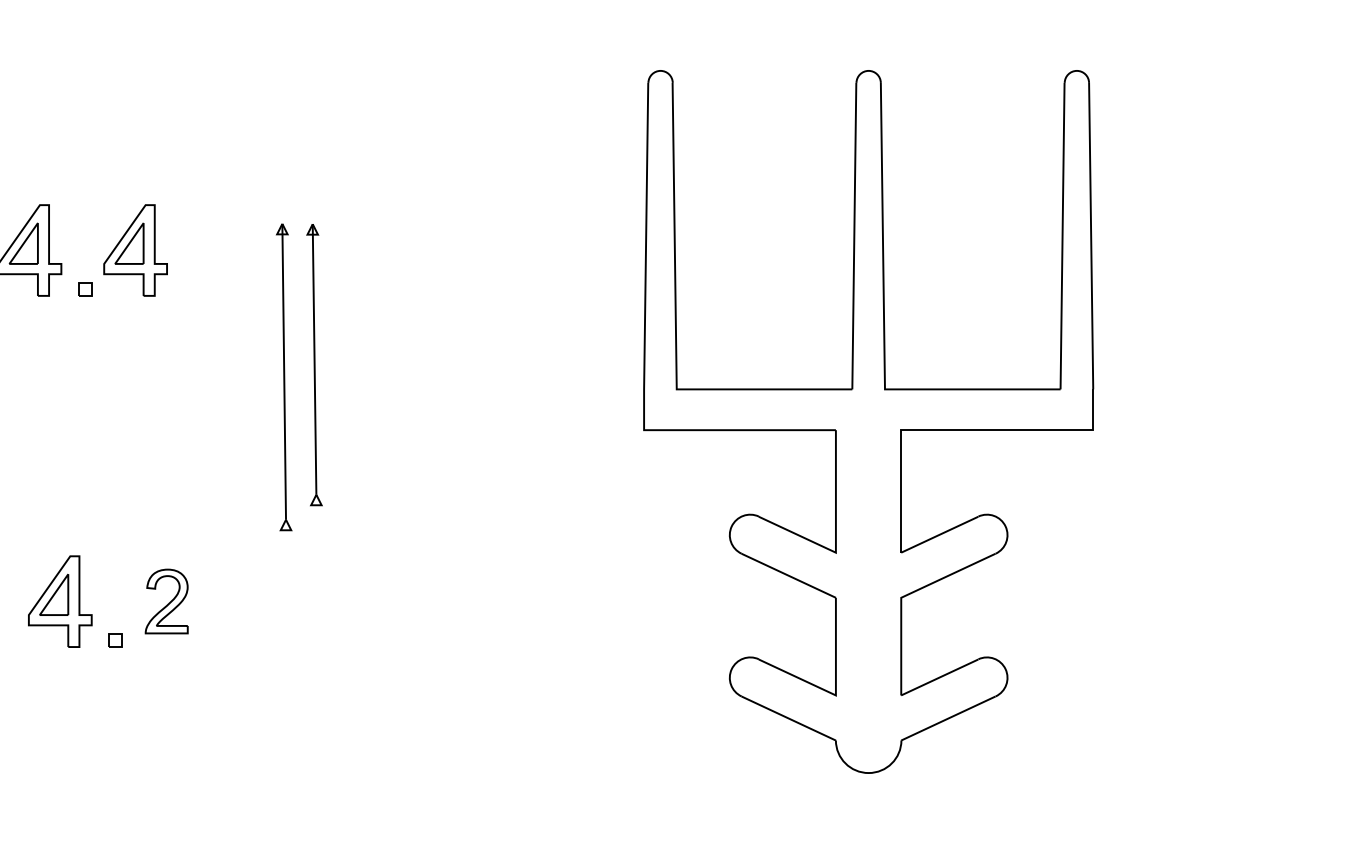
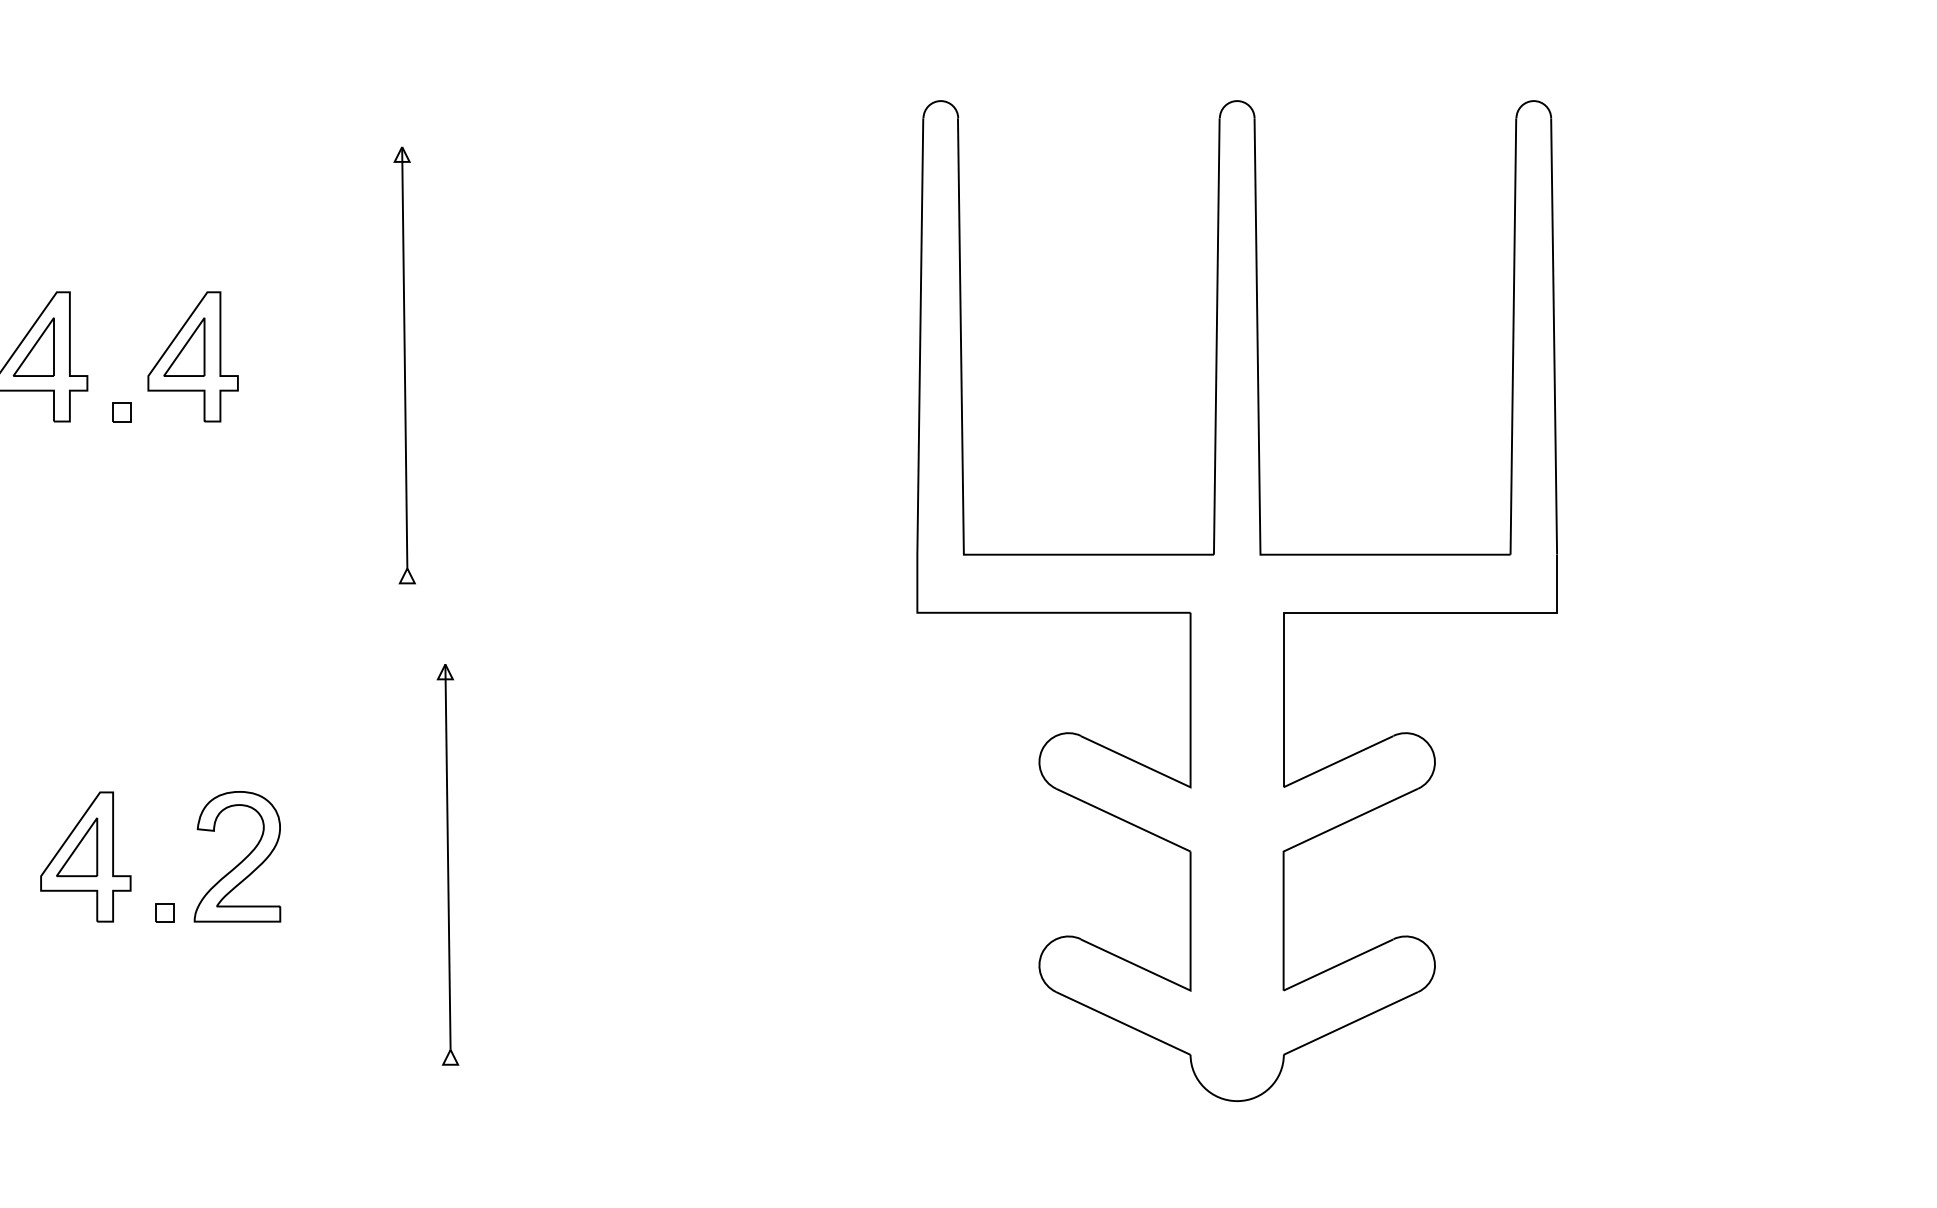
part: (314, 364) -> (447, 864), moved
part: (284, 377) -> (404, 365), moved
part: (166, 601) -> (237, 856), size x1.43

